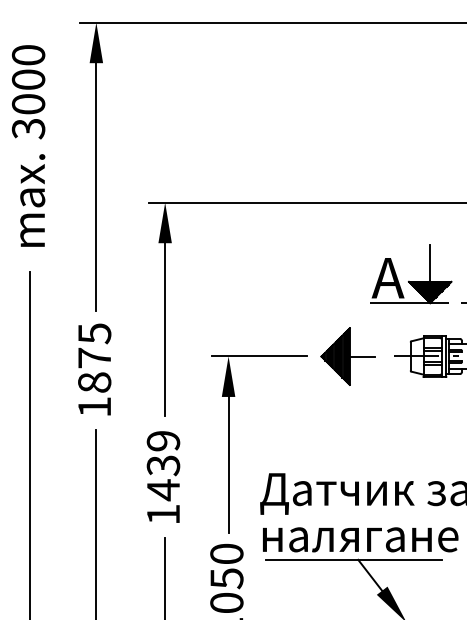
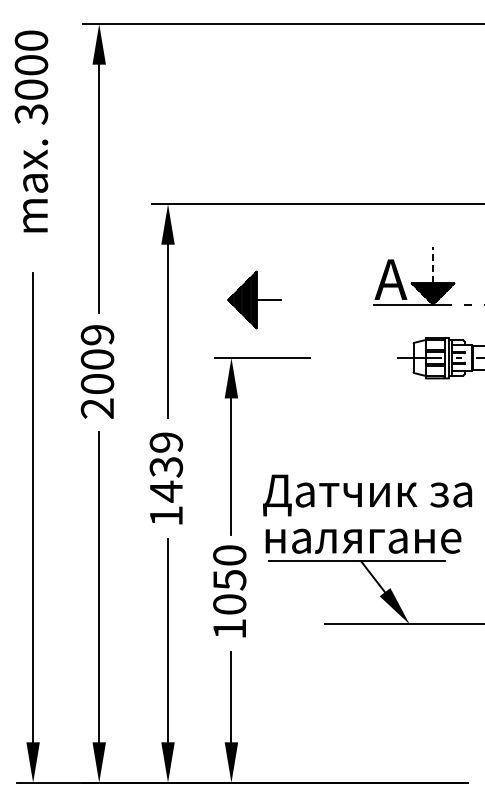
text: (28, 146) -> (31, 131), moved
line: (430, 263) -> (433, 264), solid -> dashed
part: (347, 356) -> (254, 299), moved
text: (94, 370) -> (97, 371), 1875 -> 2009

